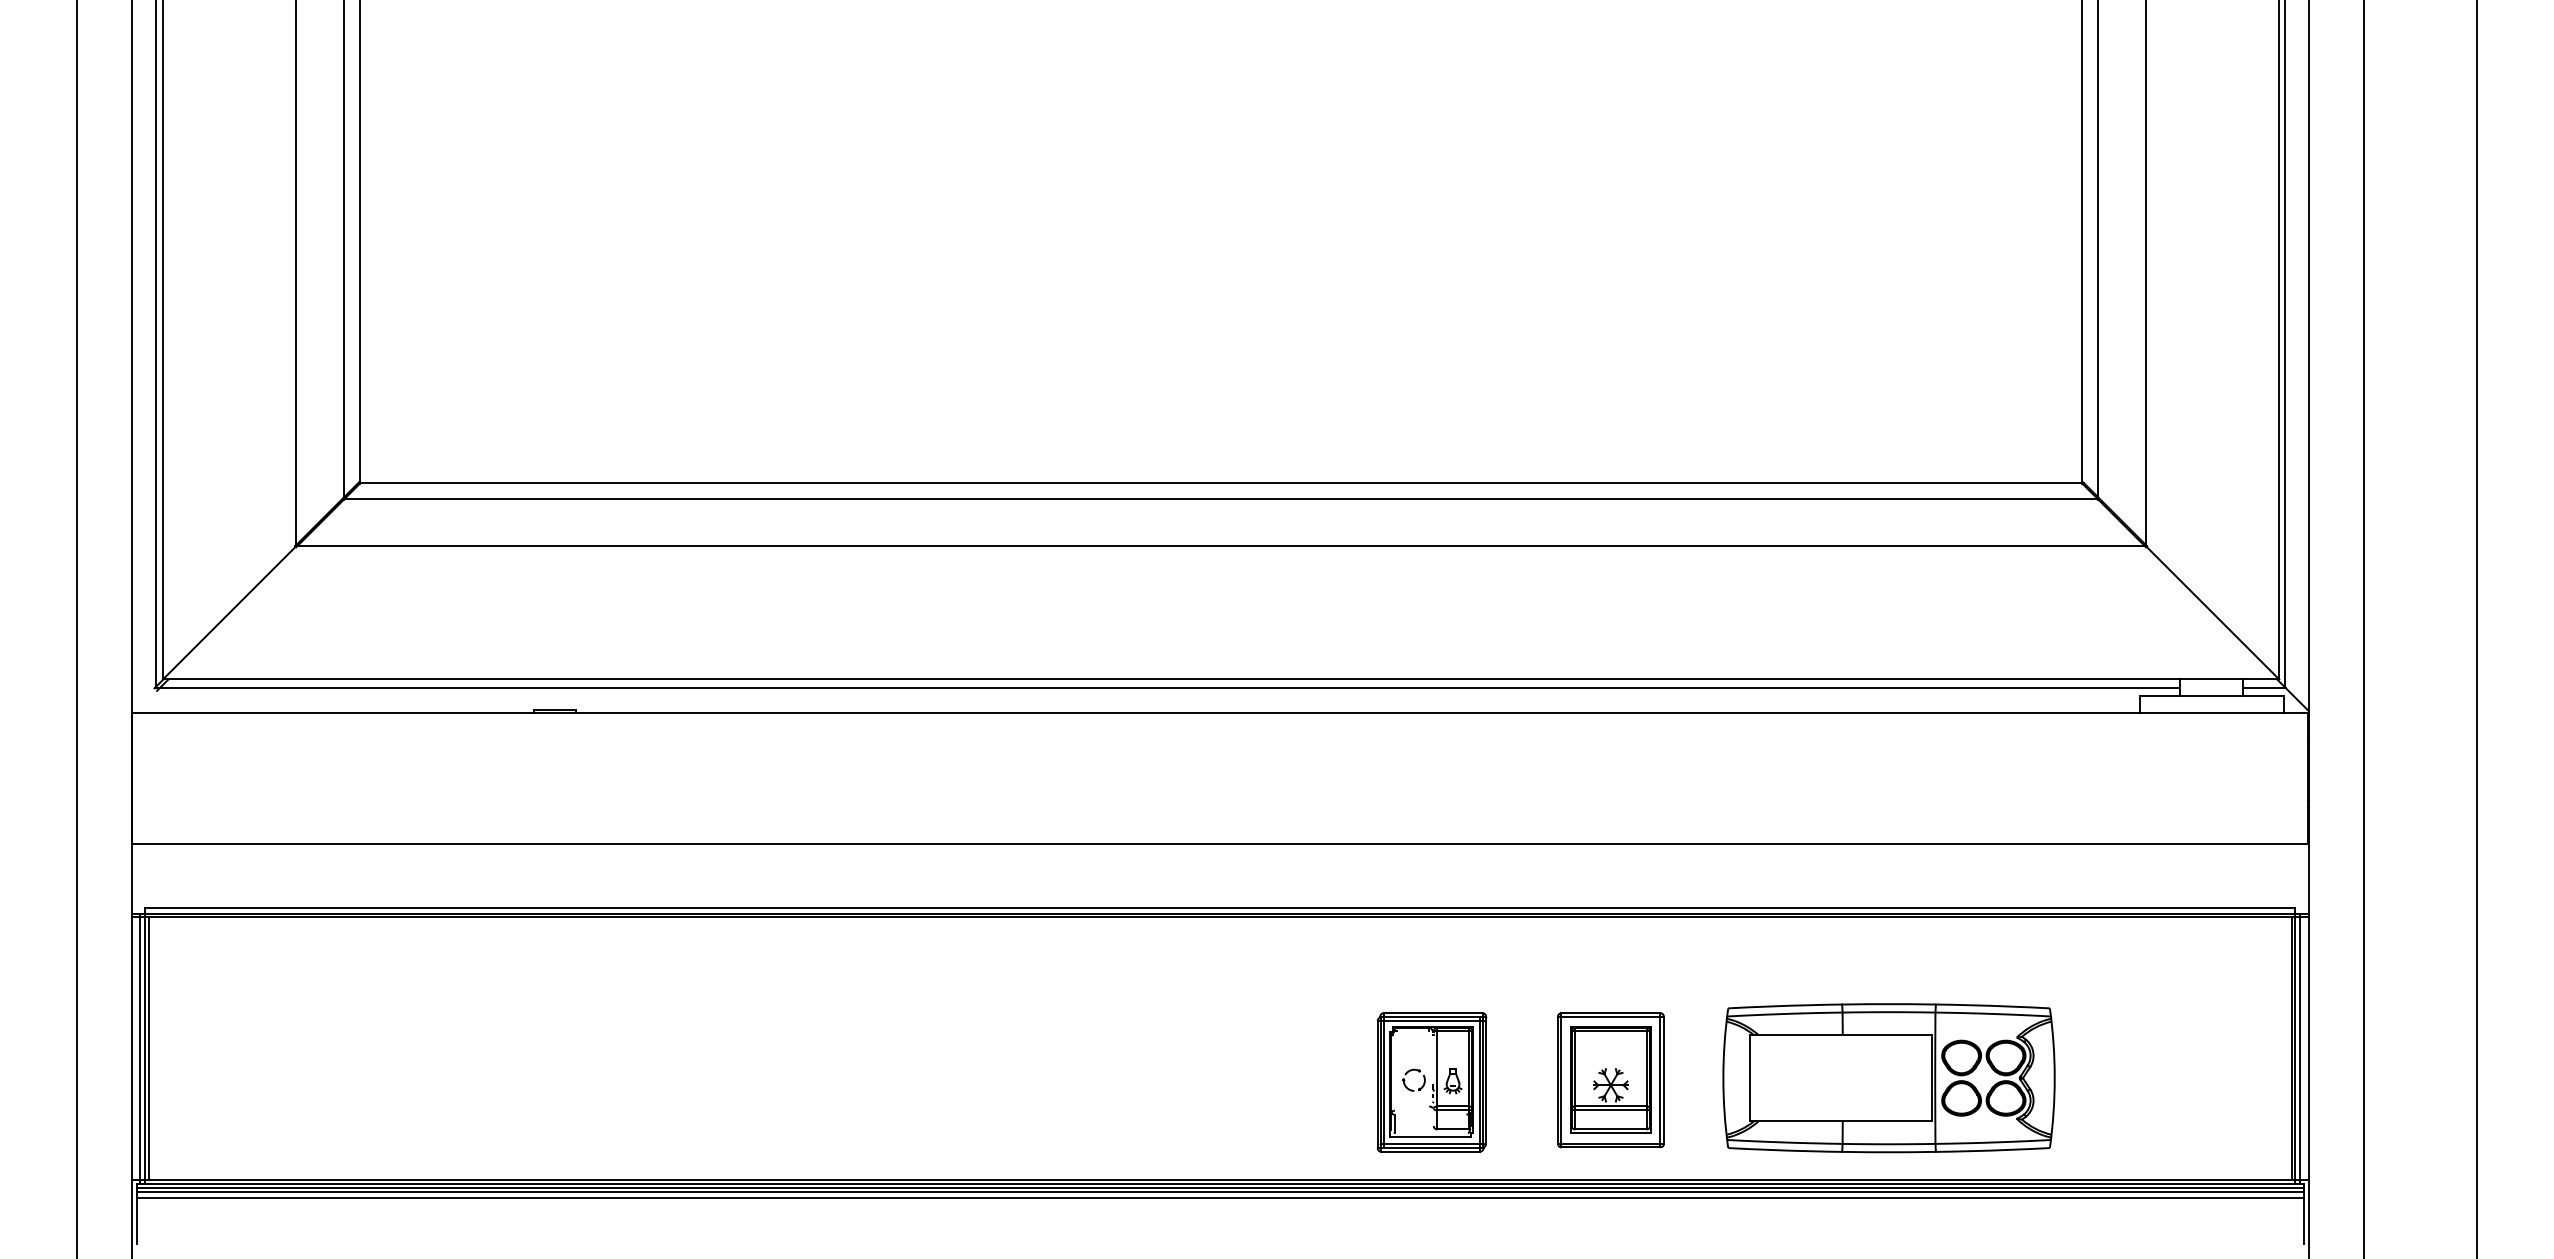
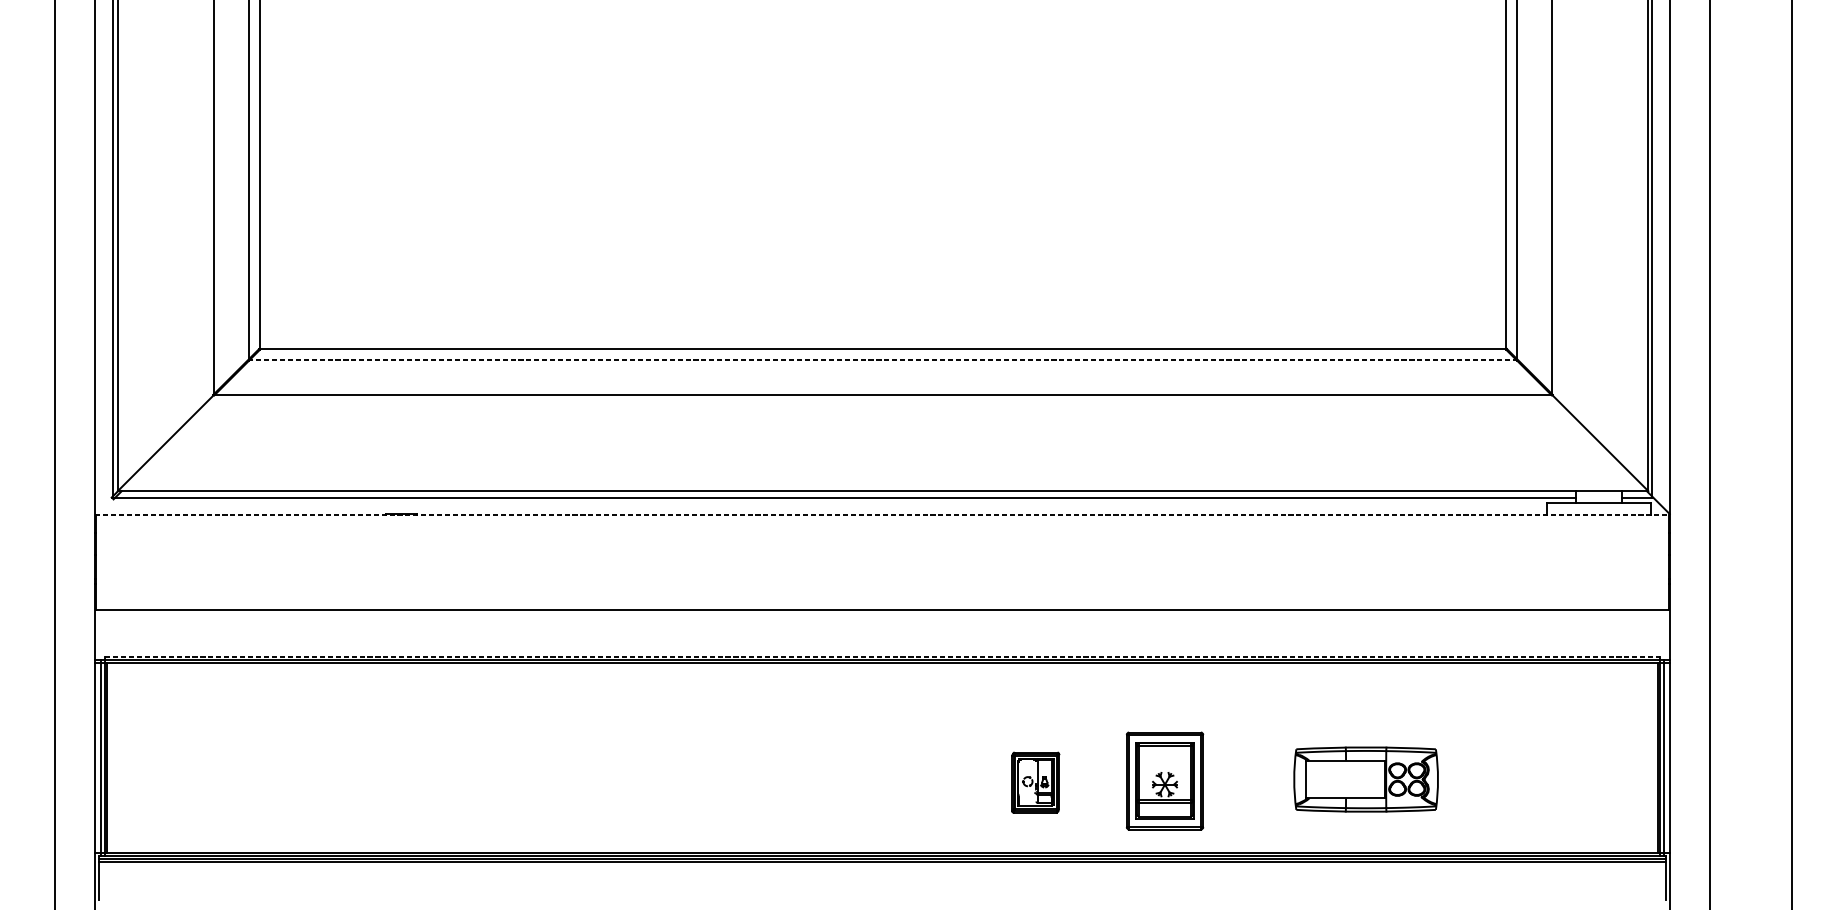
line: (1221, 498) -> (883, 360), solid -> dashed
line: (1220, 712) -> (882, 515), solid -> dashed
line: (1220, 908) -> (882, 656), solid -> dashed
part: (1888, 1078) -> (1365, 779), size x0.6
part: (1431, 1082) -> (1035, 782), size x0.6
line: (1219, 1197) -> (881, 865), removed

